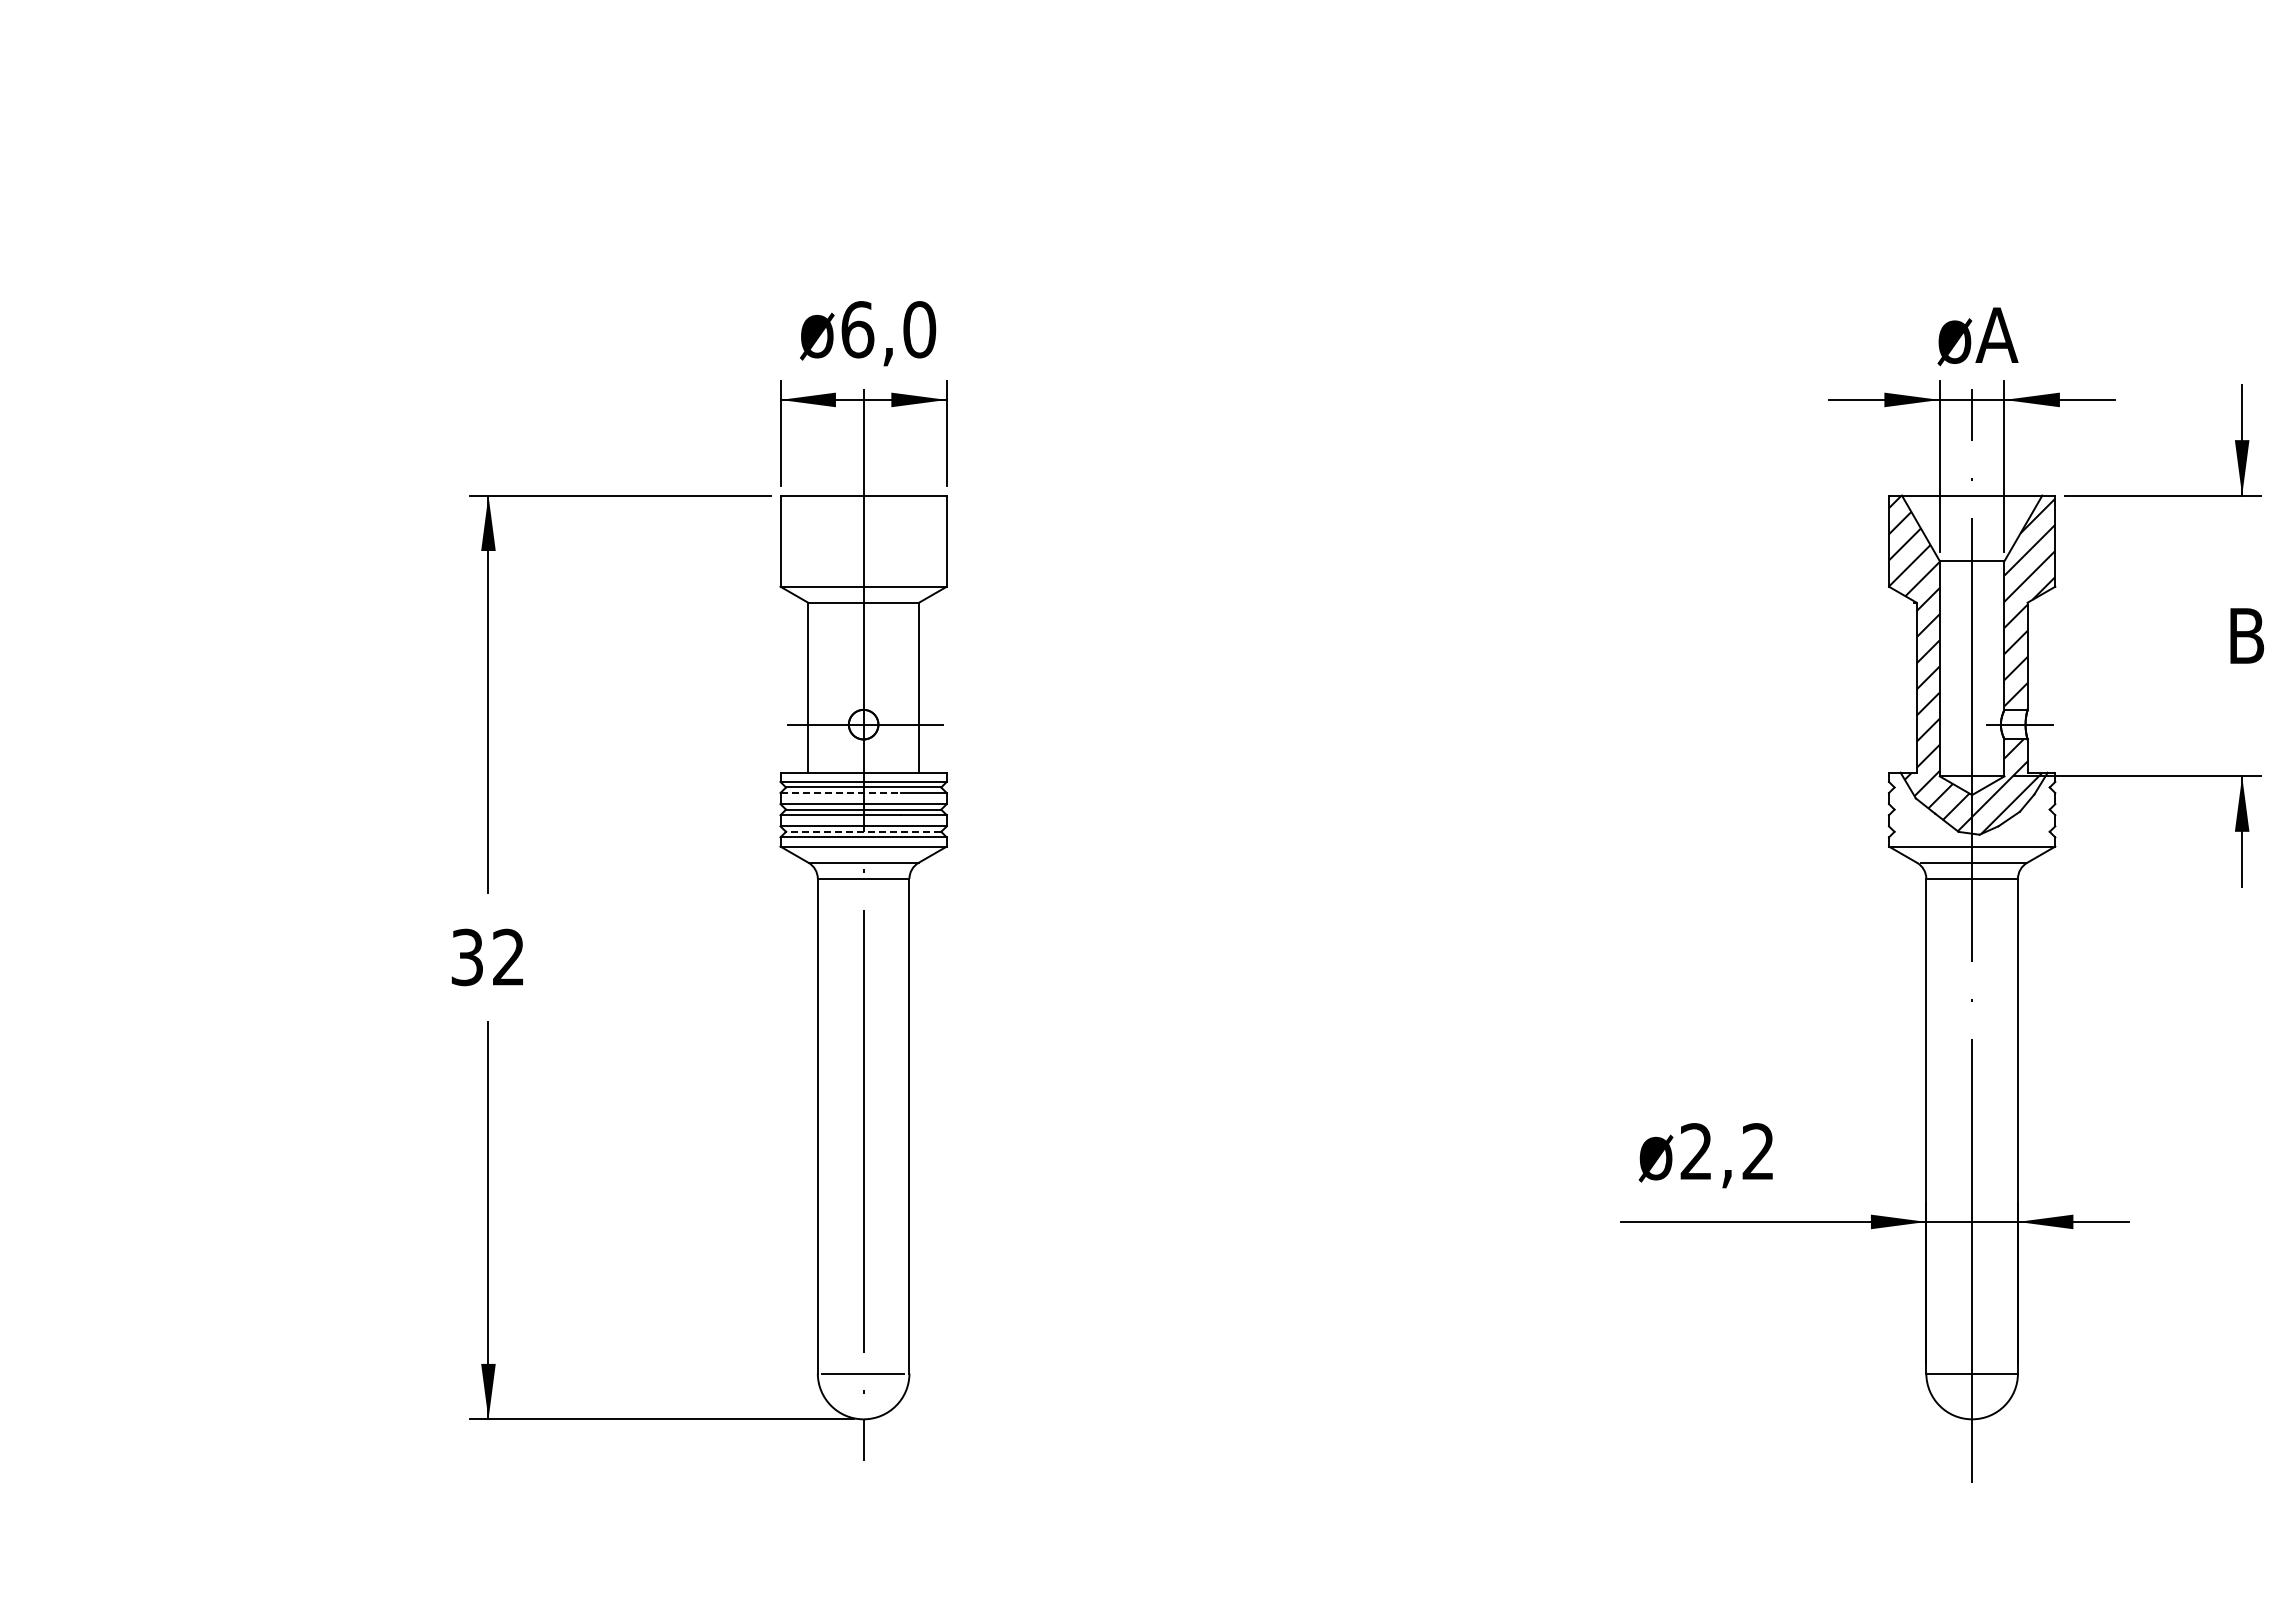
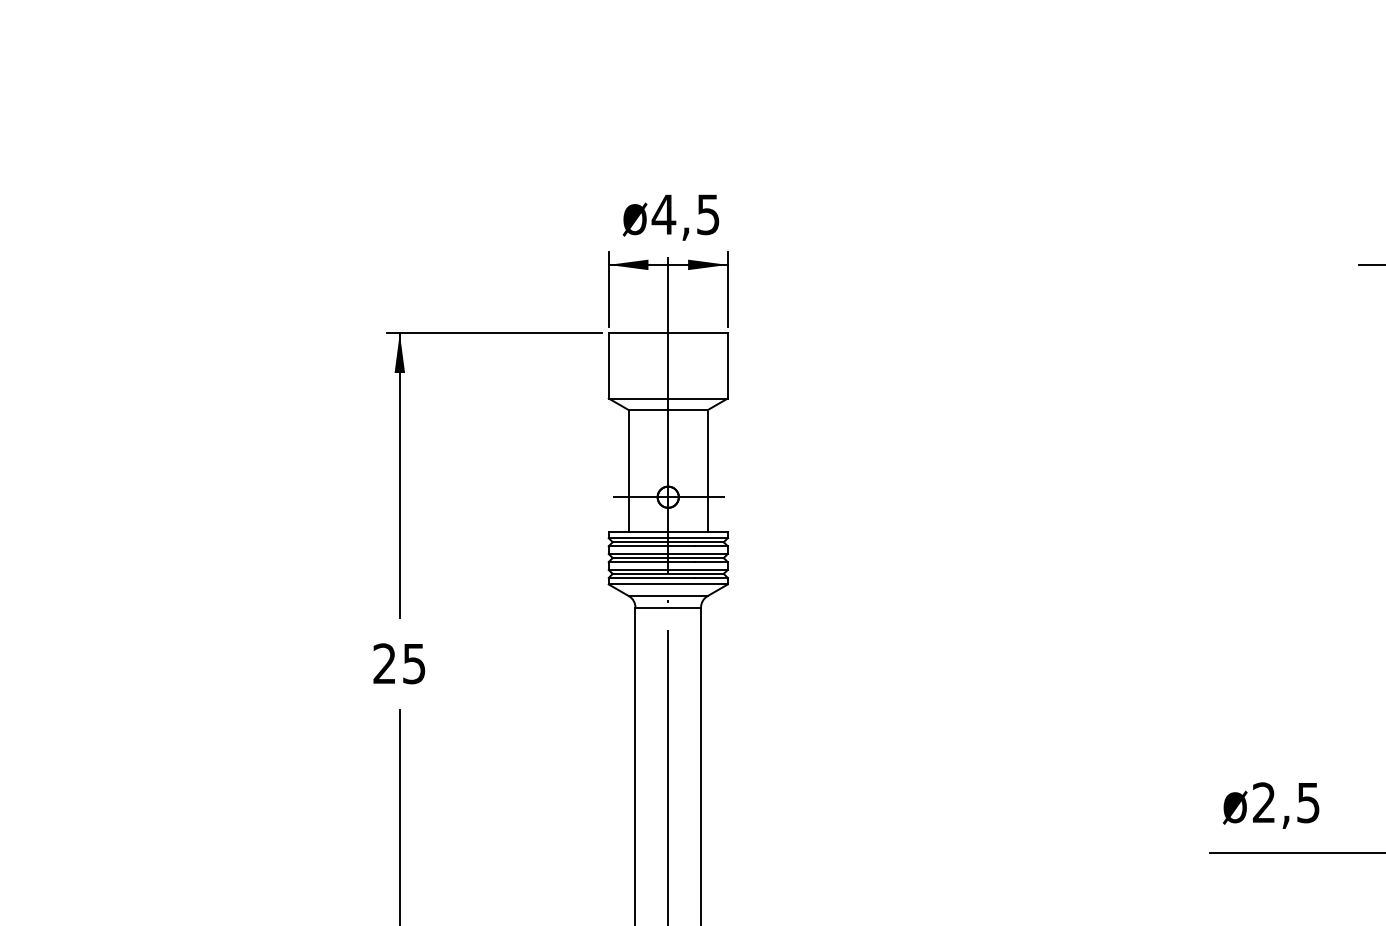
text: (888, 329) -> (686, 214), 6,0 -> 4,5
line: (841, 793) -> (652, 546), dashed -> solid
line: (863, 831) -> (668, 573), dashed -> solid
text: (487, 957) -> (399, 663), 32 -> 25
text: (1757, 1151) -> (1307, 802), 2,2 -> 2,5

